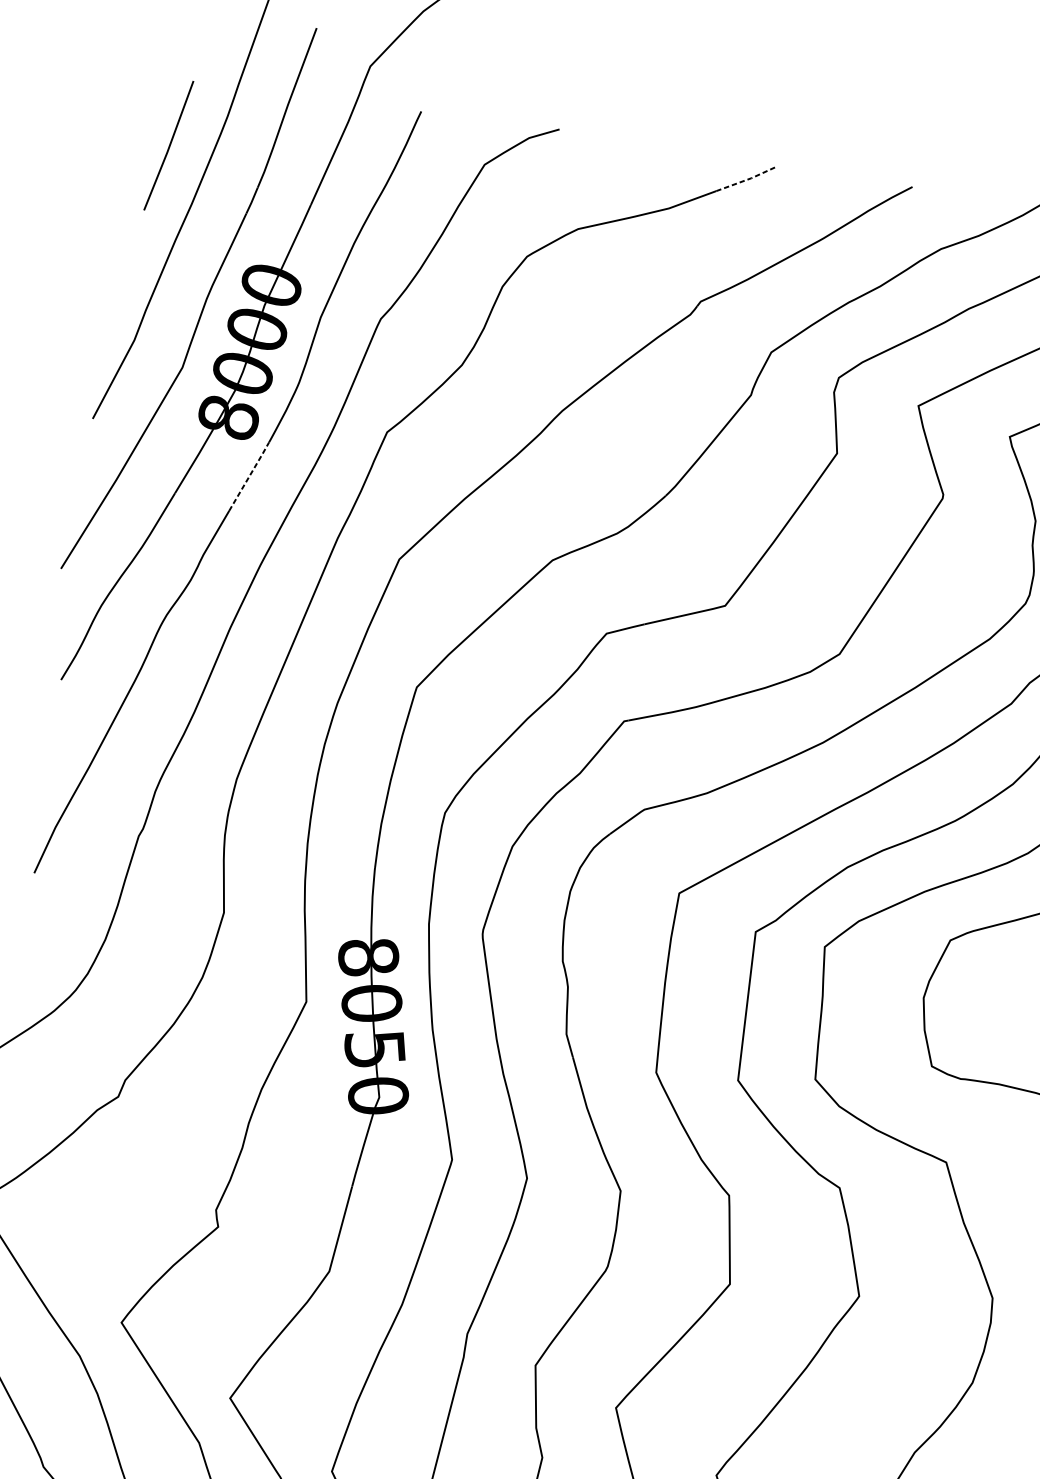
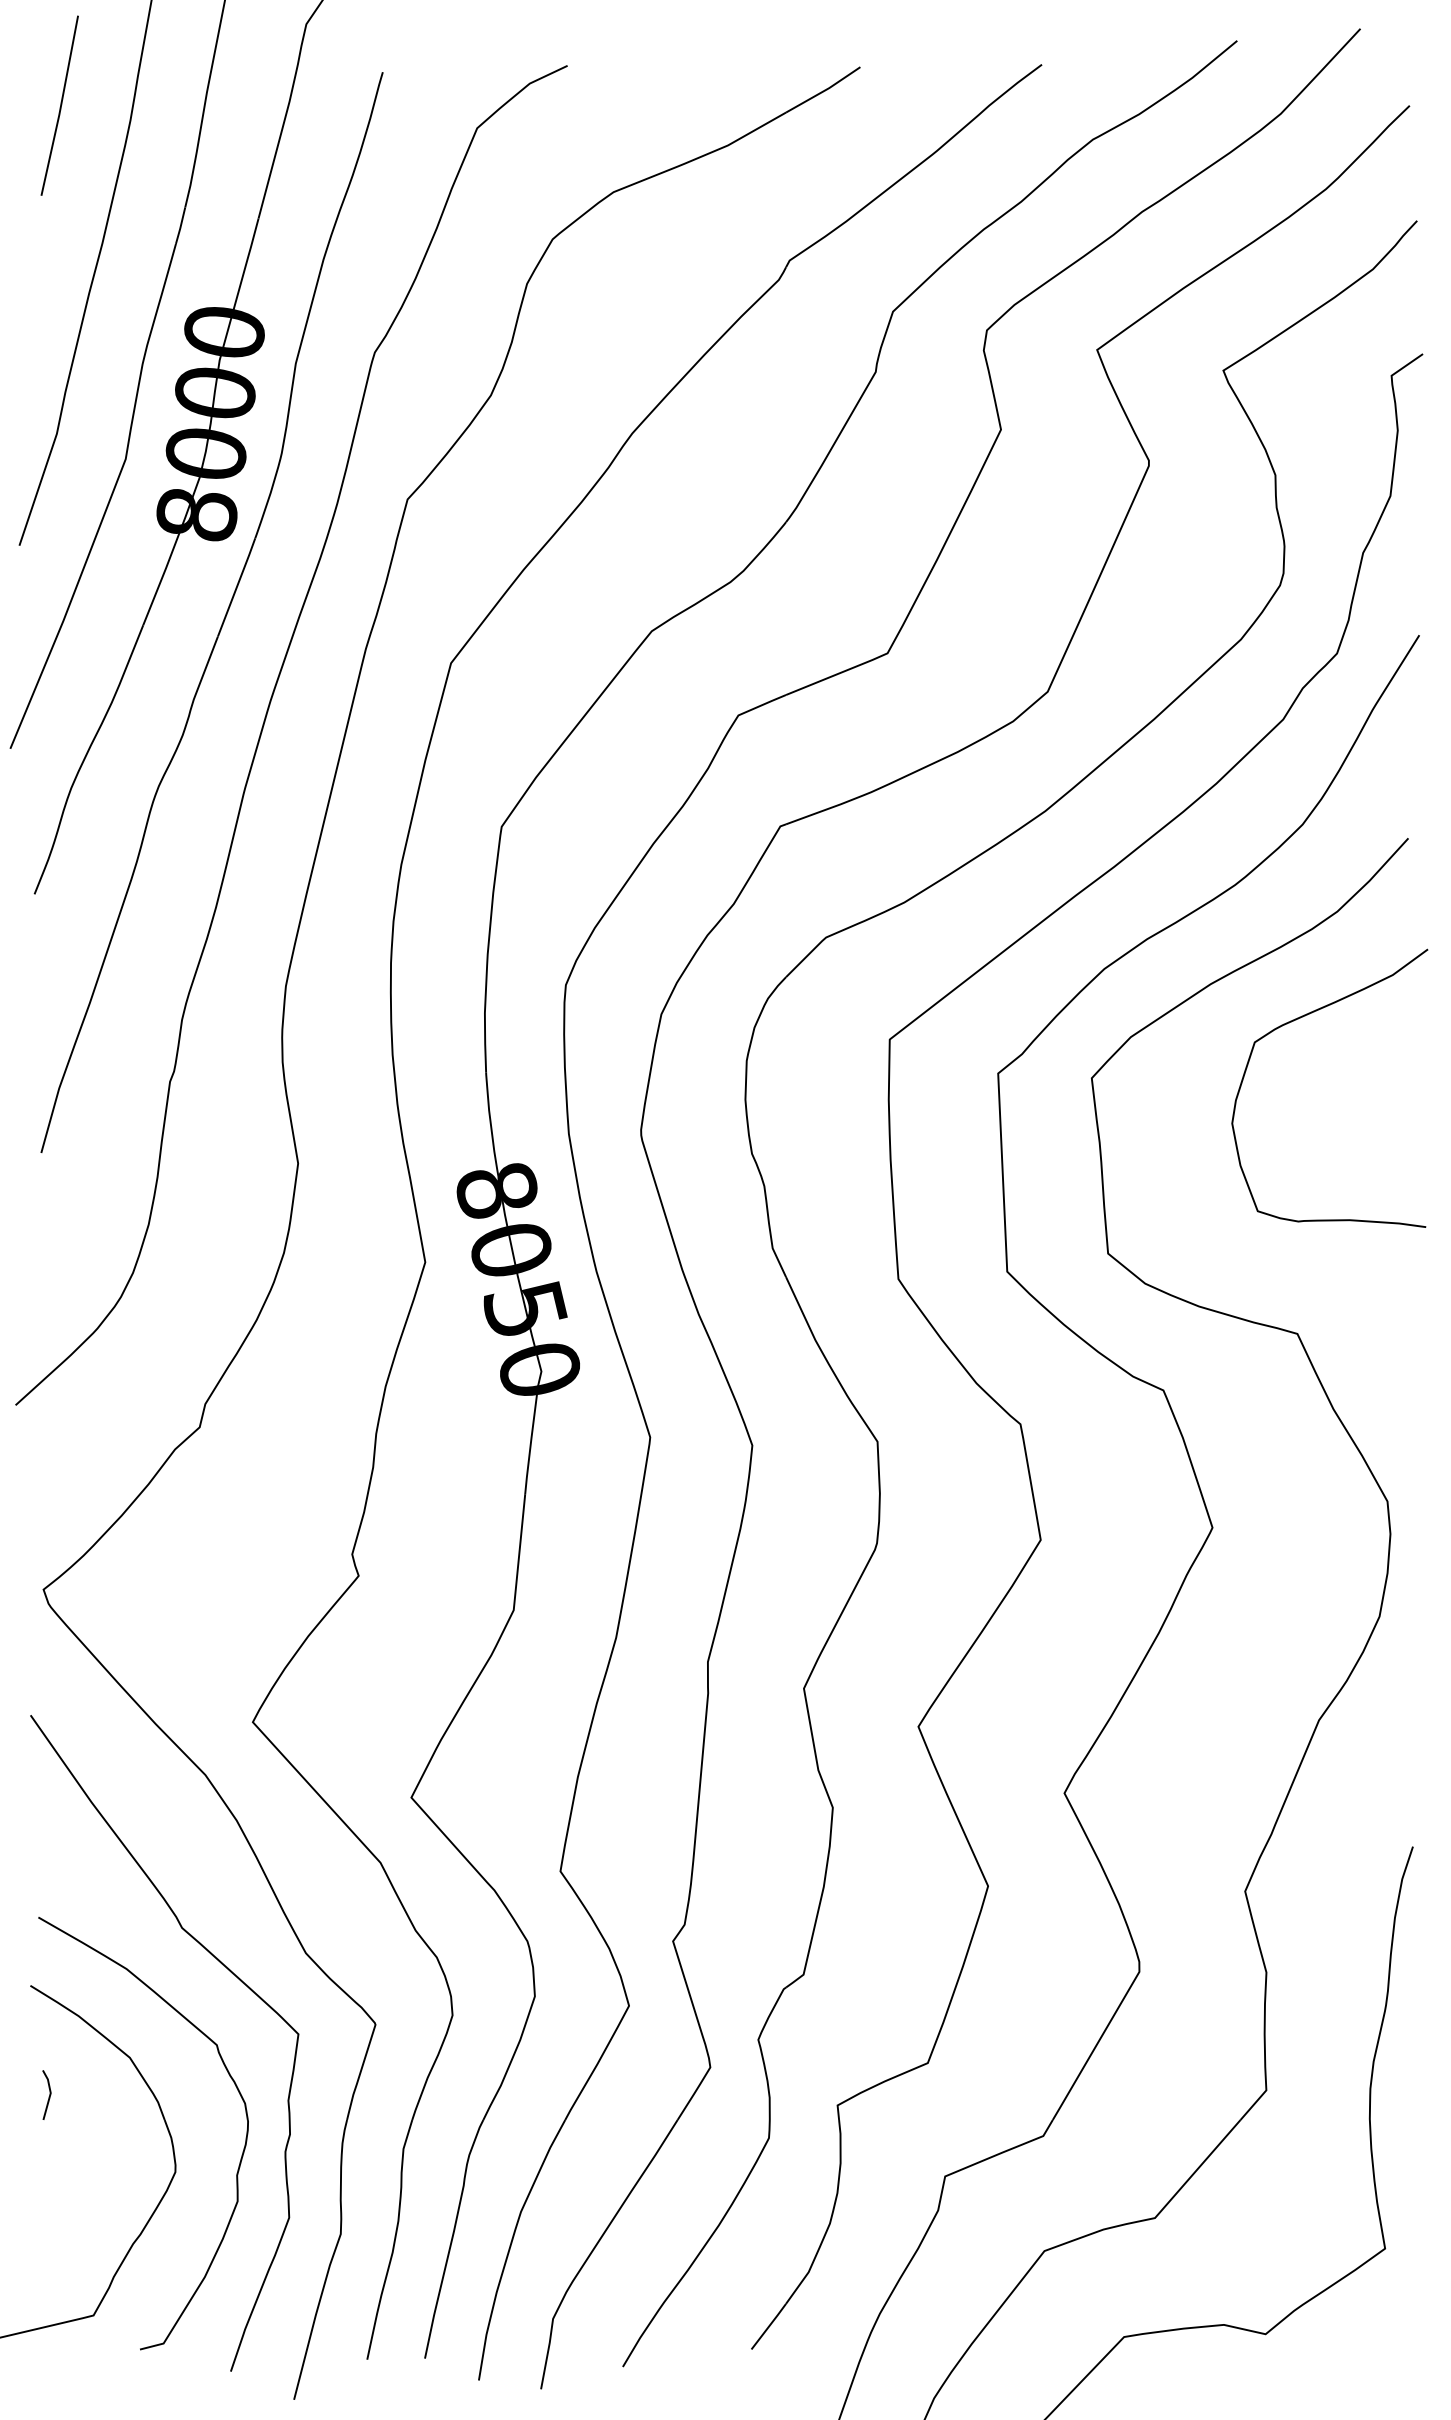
line: (169, 145) -> (60, 105), moved
line: (747, 179) -> (824, 90), dashed -> solid
line: (249, 476) -> (237, 586), dashed -> solid

